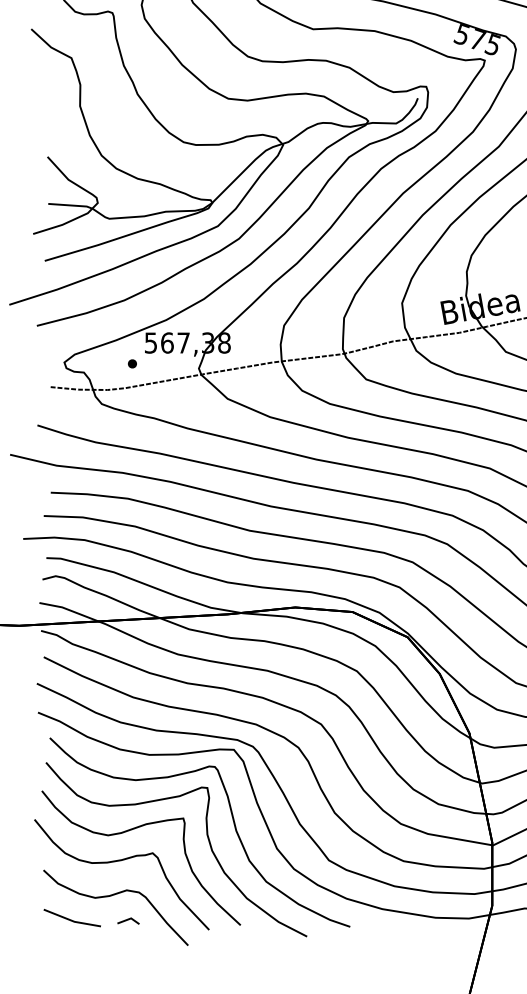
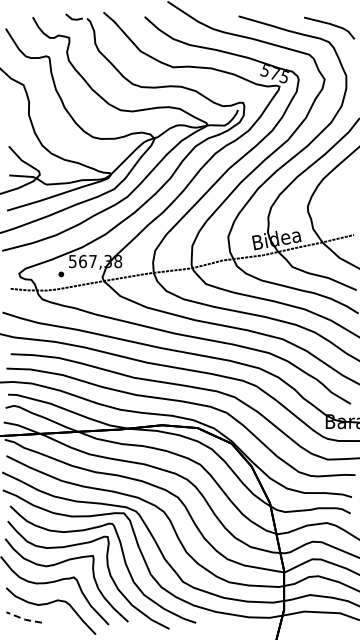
line: (127, 919) -> (58, 618), removed
line: (71, 921) -> (23, 619), solid -> dashed

